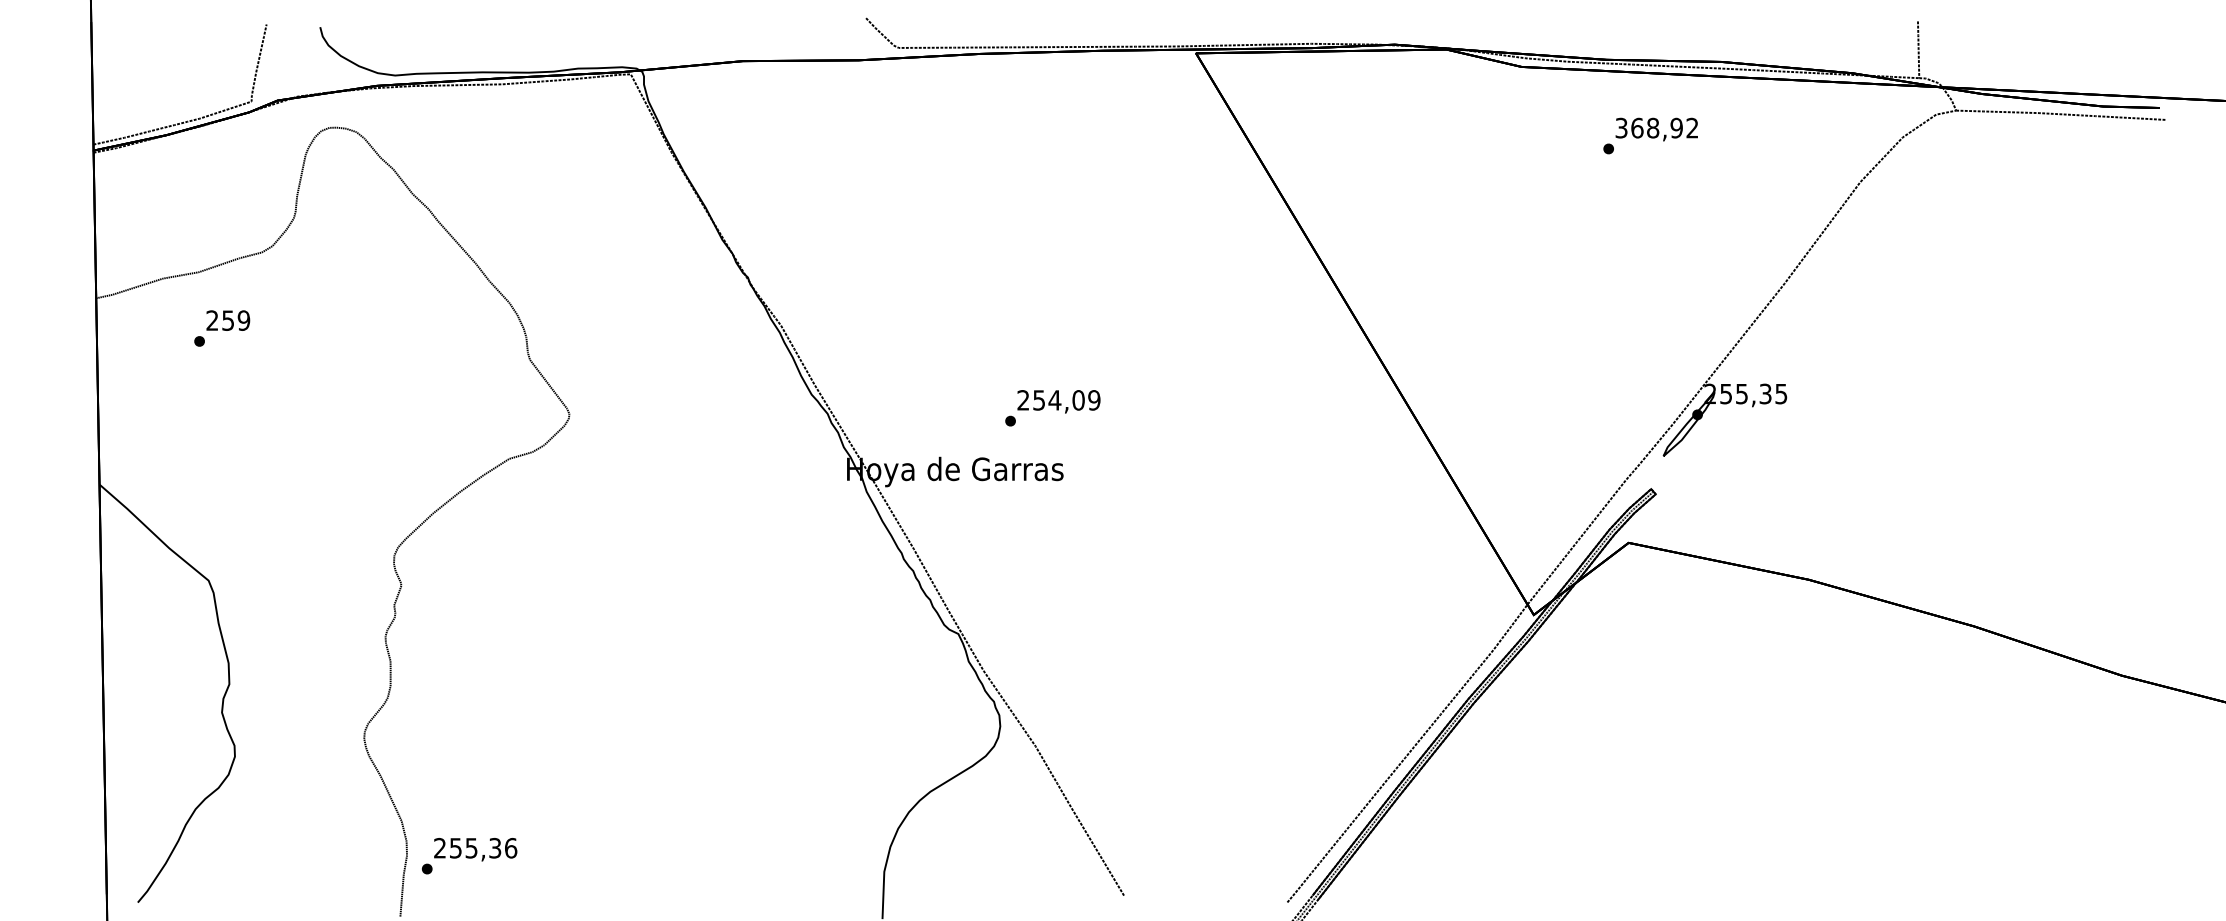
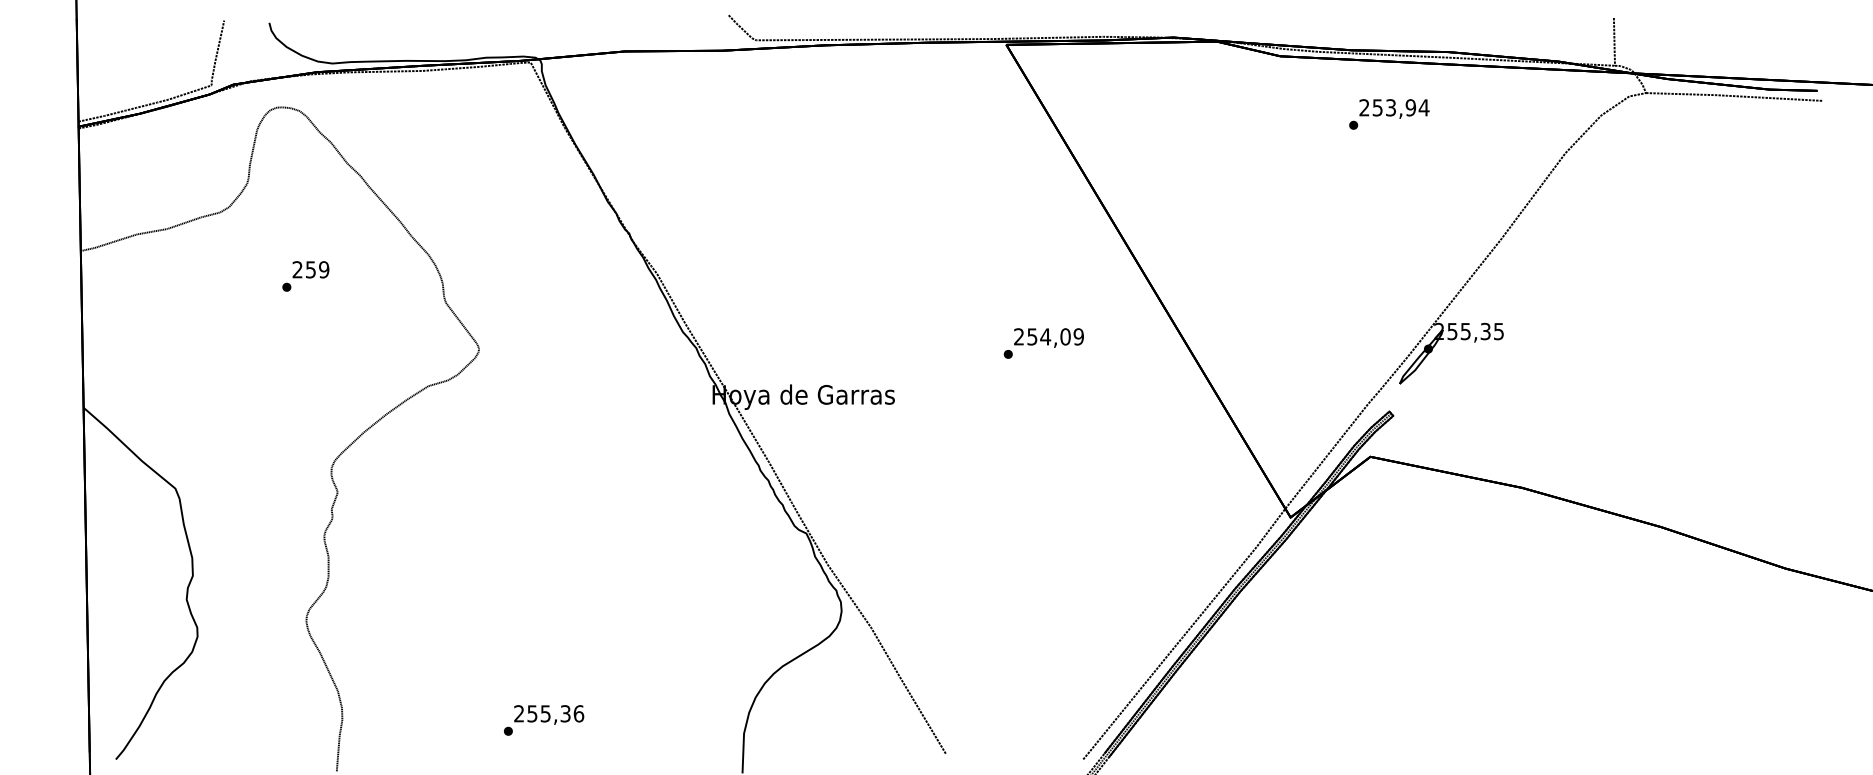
text: (1657, 127) -> (1394, 107), 368,92 -> 253,94
text: (221, 328) -> (305, 276), moved
text: (1052, 408) -> (1043, 343), moved
text: (470, 856) -> (544, 720), moved

